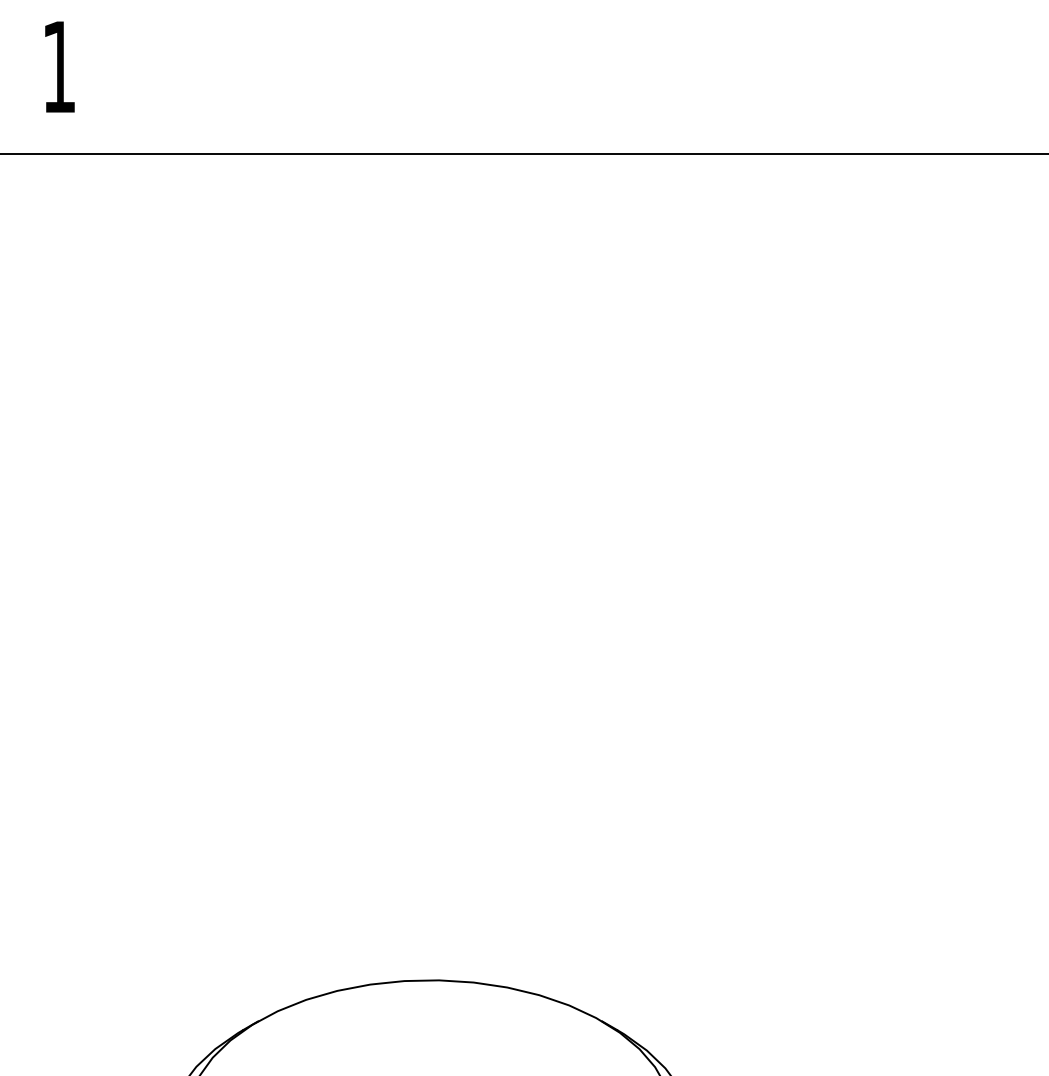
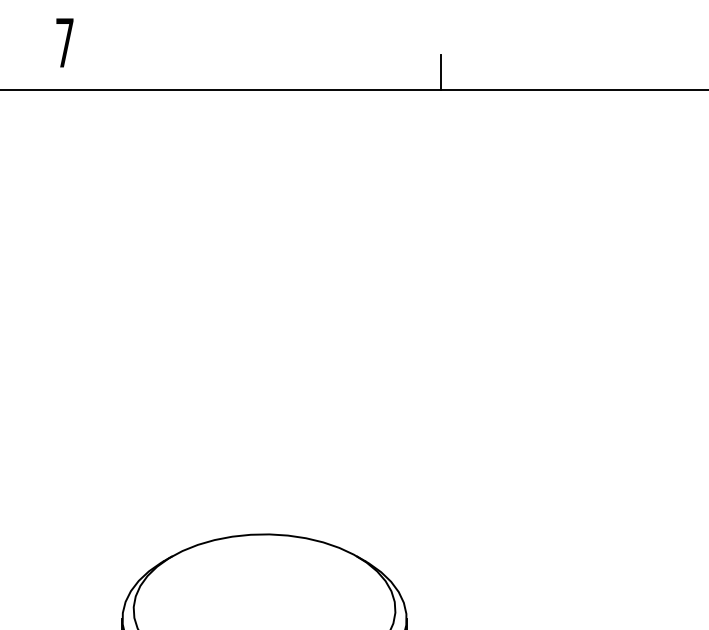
text: (58, 66) -> (64, 42), 1 -> 7
line: (757, 121) -> (440, 72), added

